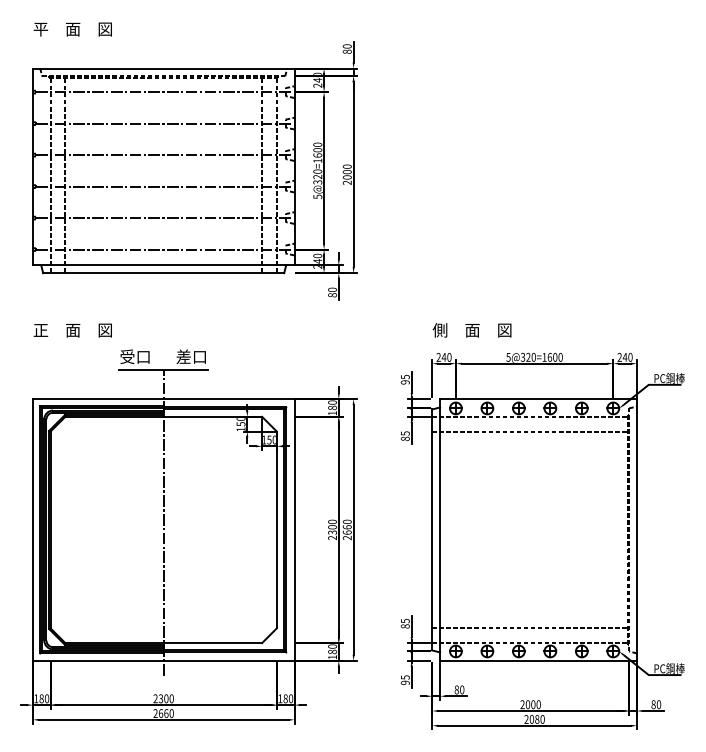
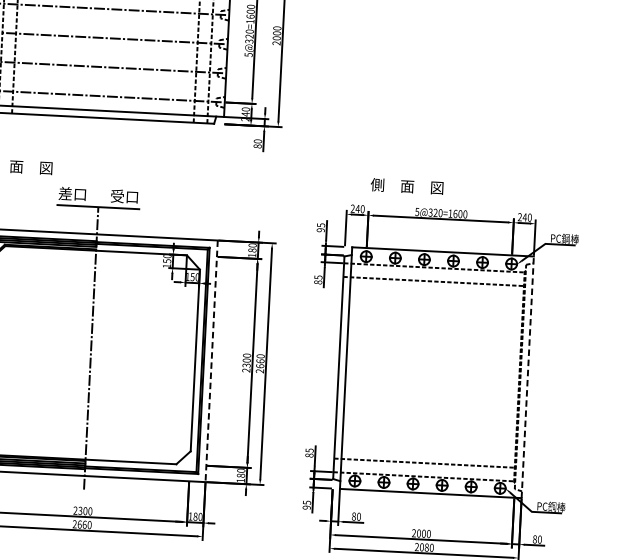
text: (471, 330) -> (406, 186), moved
text: (127, 356) -> (65, 193), 受口 -> 差口
text: (183, 356) -> (117, 195), 差口 -> 受口
line: (294, 529) -> (211, 360), solid -> dashed
line: (636, 529) -> (527, 376), solid -> dashed

